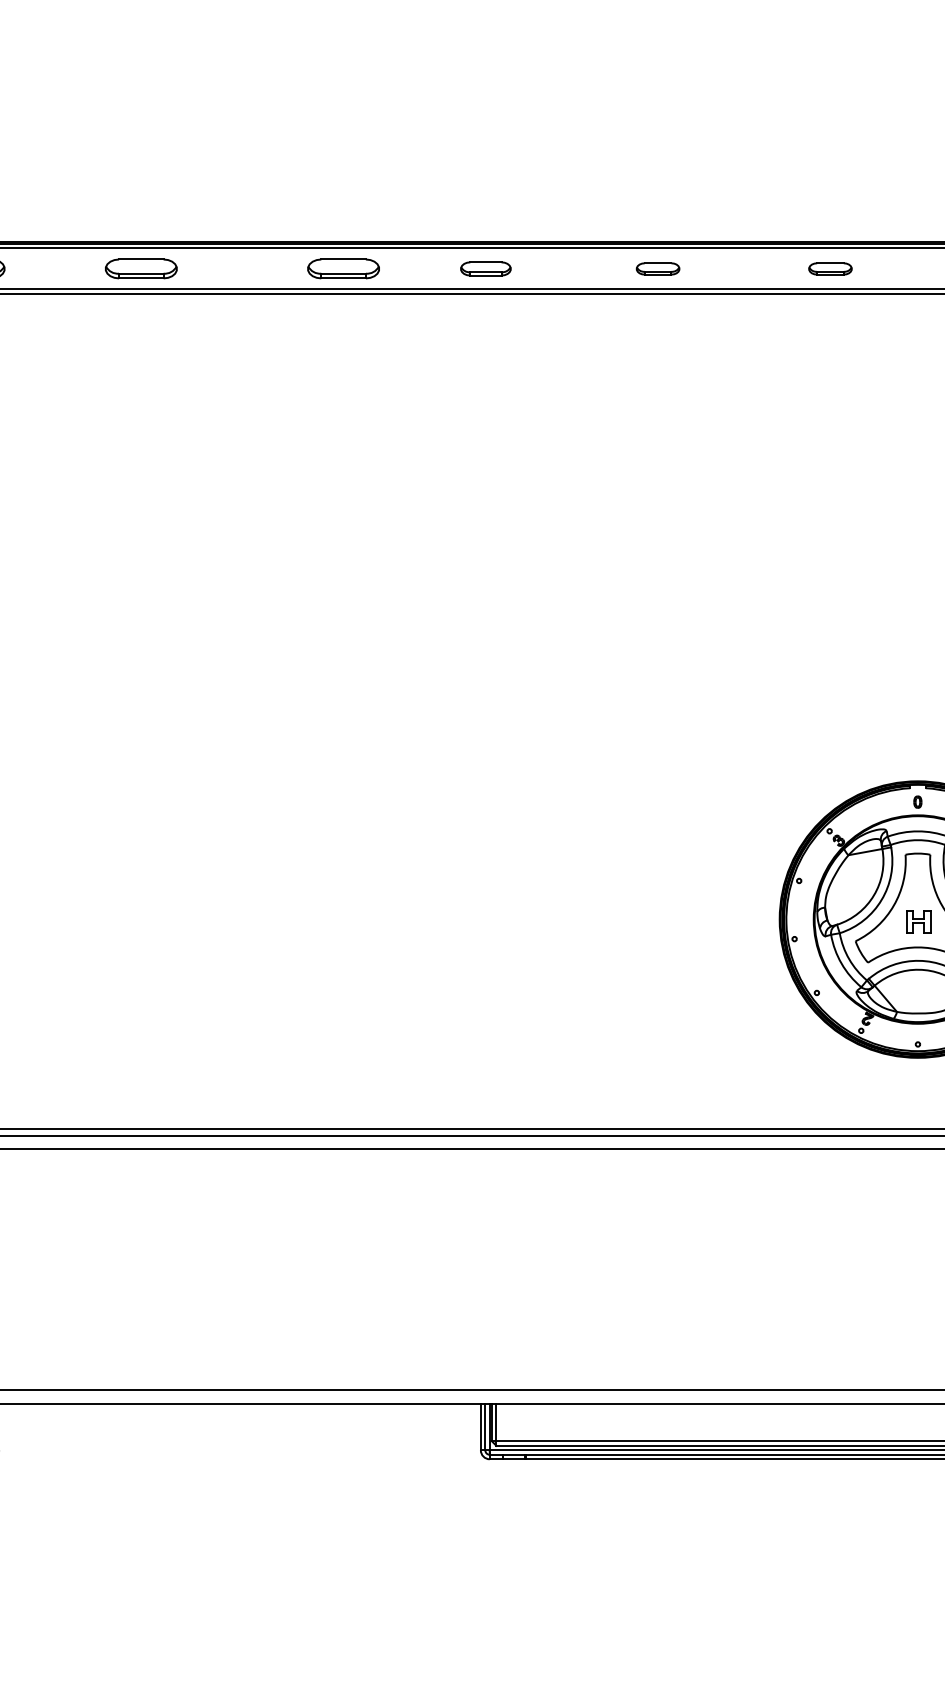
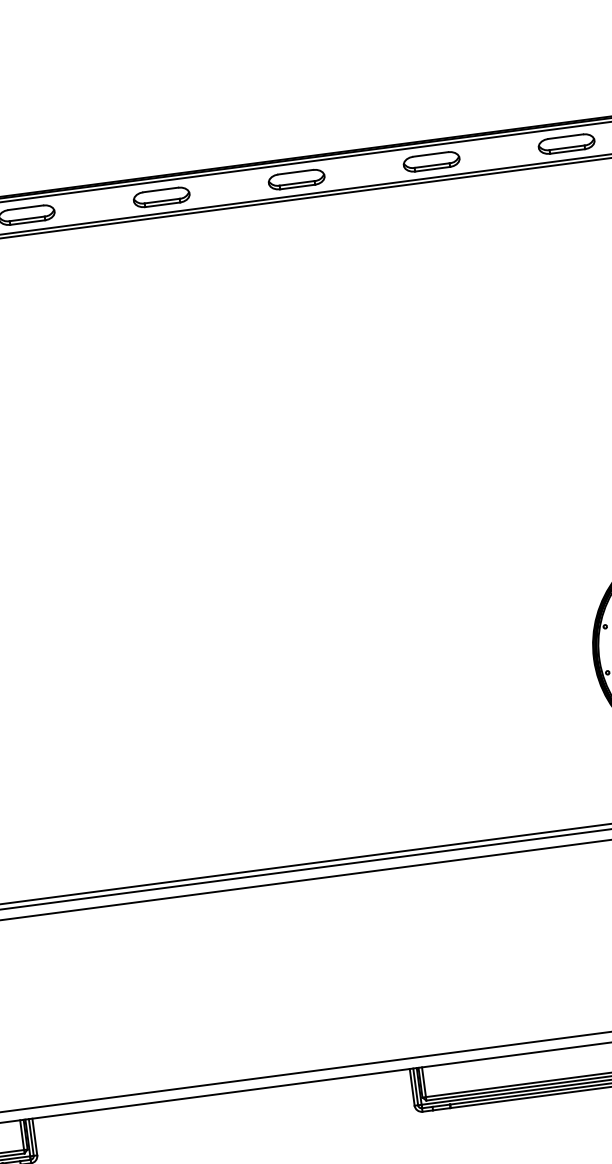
part: (343, 268) -> (161, 197), moved
part: (485, 268) -> (296, 179), size x1.43
part: (657, 268) -> (431, 161), size x1.67
part: (830, 268) -> (566, 143), size x1.67

